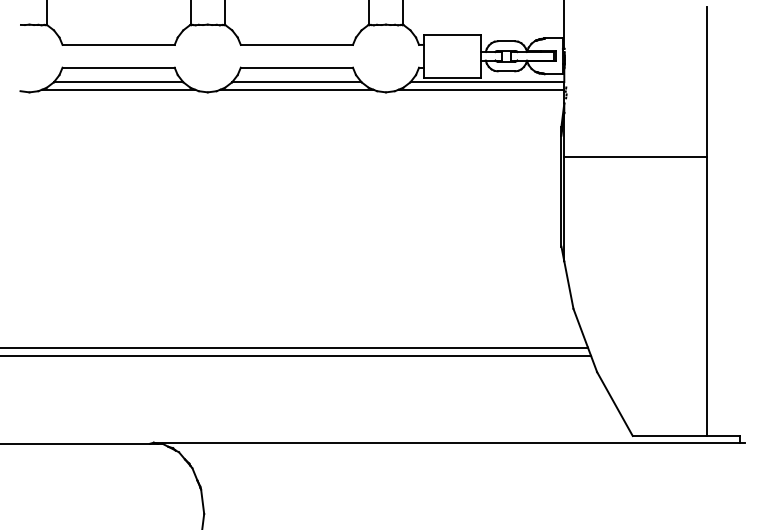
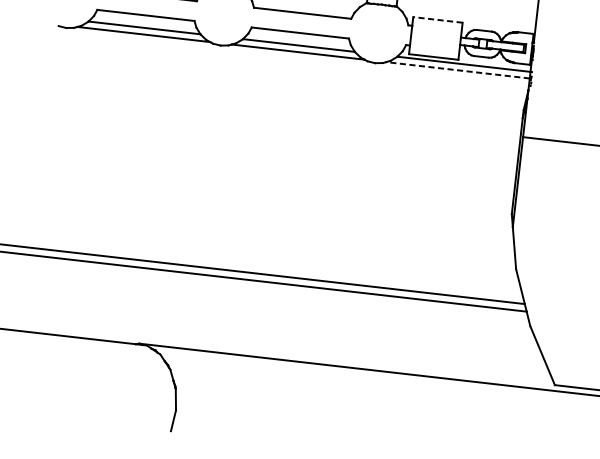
line: (452, 34) -> (438, 19), solid -> dashed
line: (481, 89) -> (458, 70), solid -> dashed

